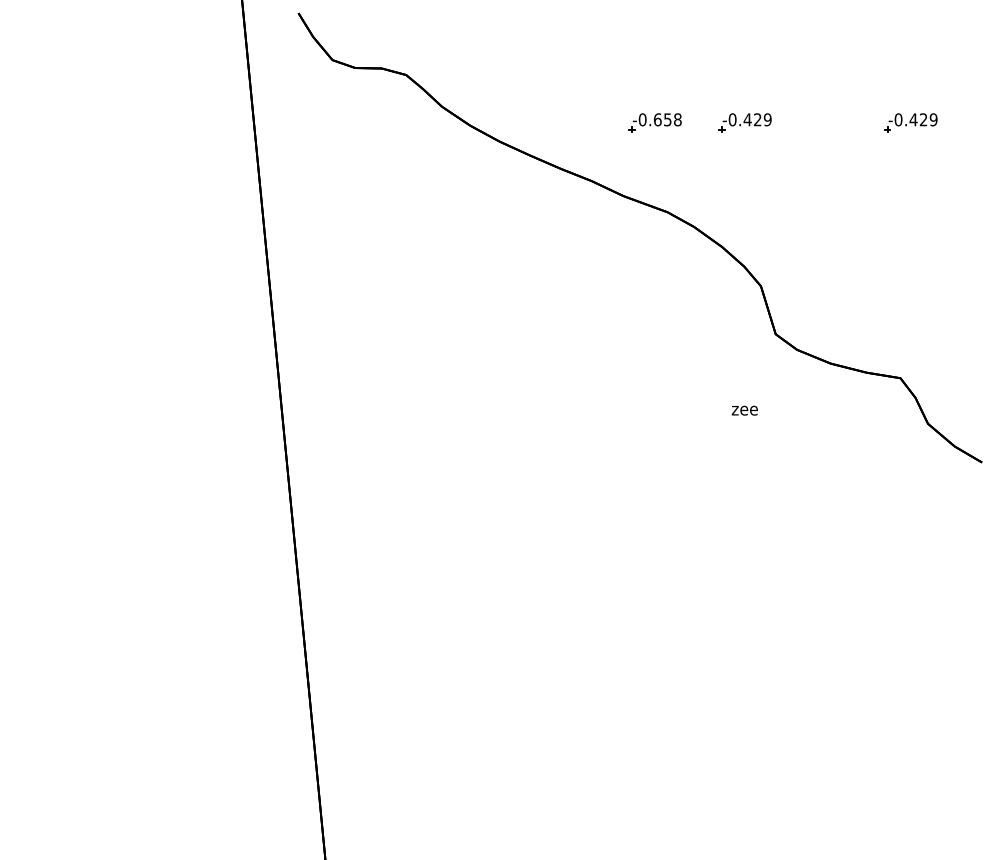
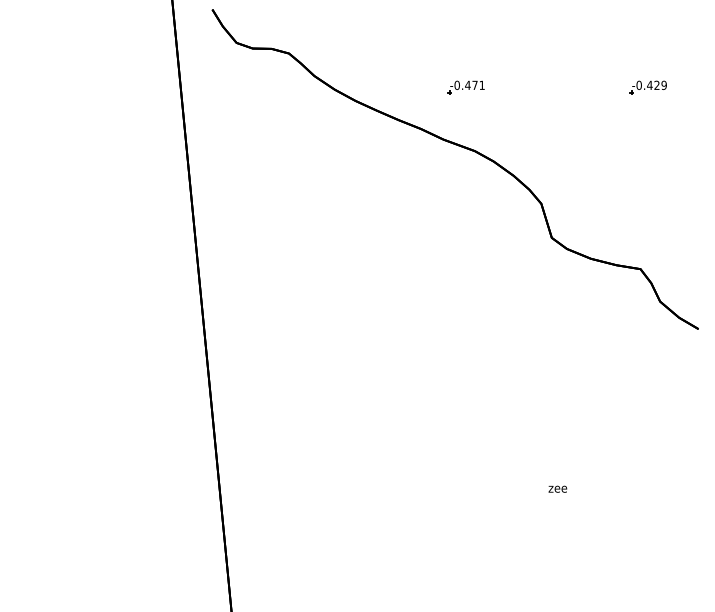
text: (667, 118) -> (474, 84), -0.658 -> -0.471
part: (744, 122) -> (529, 87), removed
text: (744, 409) -> (557, 488), moved

